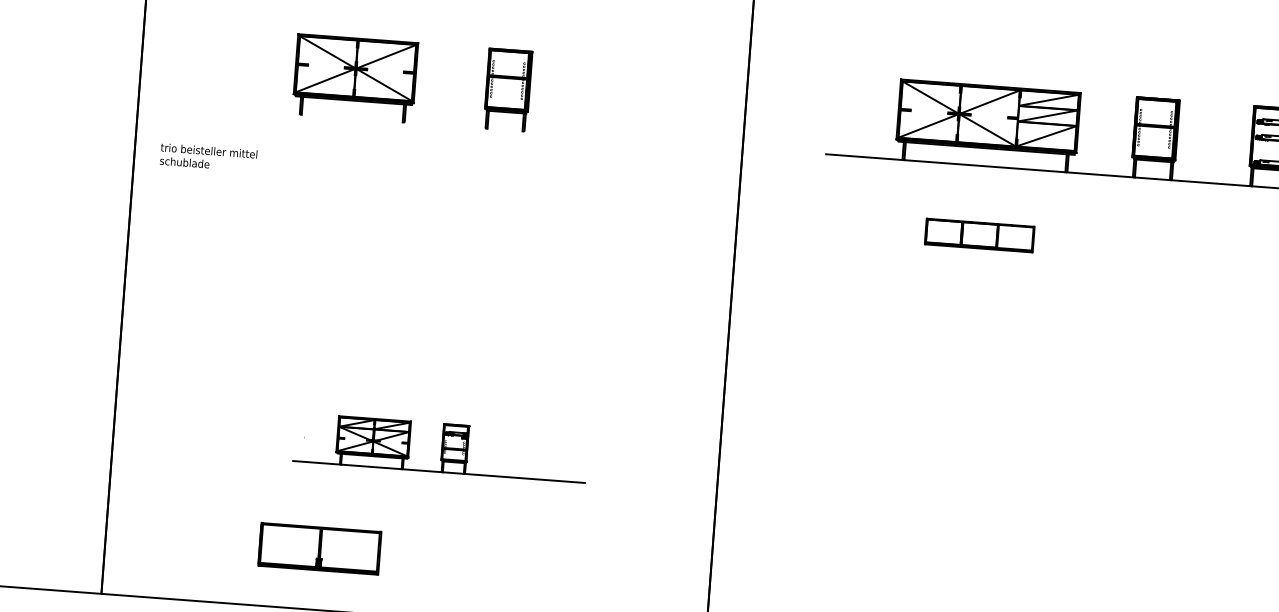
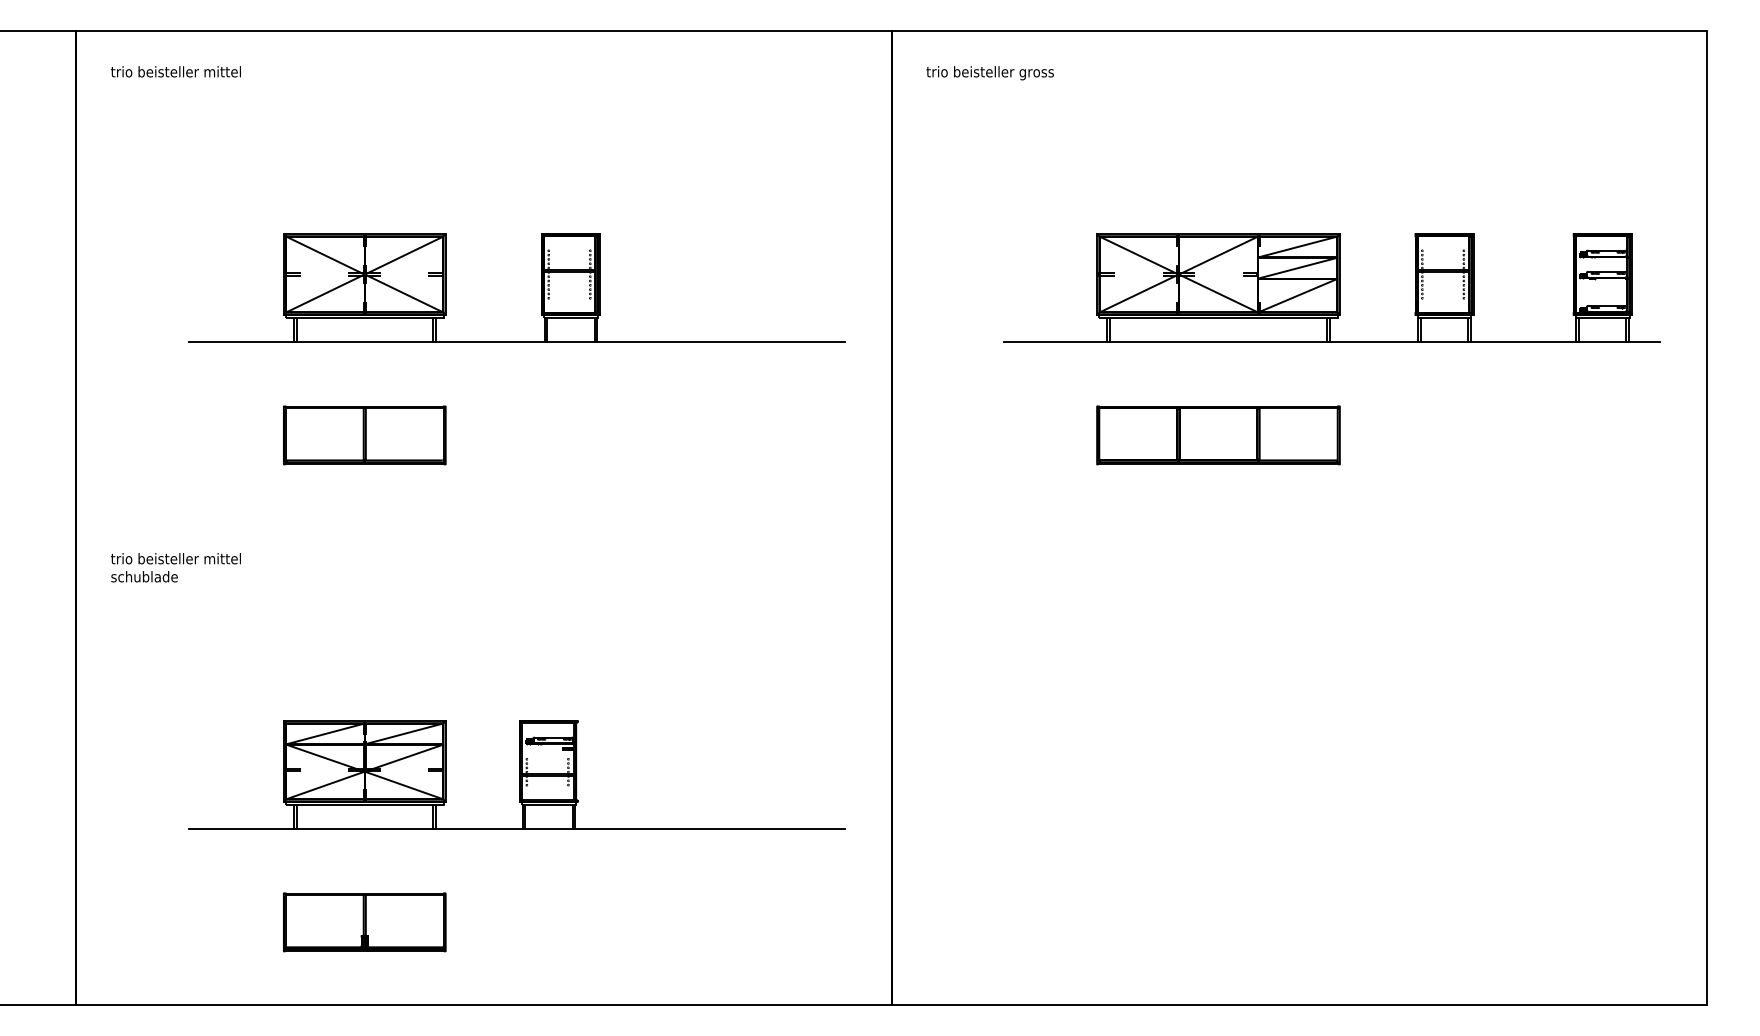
line: (464, 126) -> (516, 341), added
text: (208, 157) -> (175, 567), moved
part: (346, 187) -> (364, 435), added
part: (979, 235) -> (1218, 435), size x1.67
part: (440, 447) -> (516, 774), size x1.67

